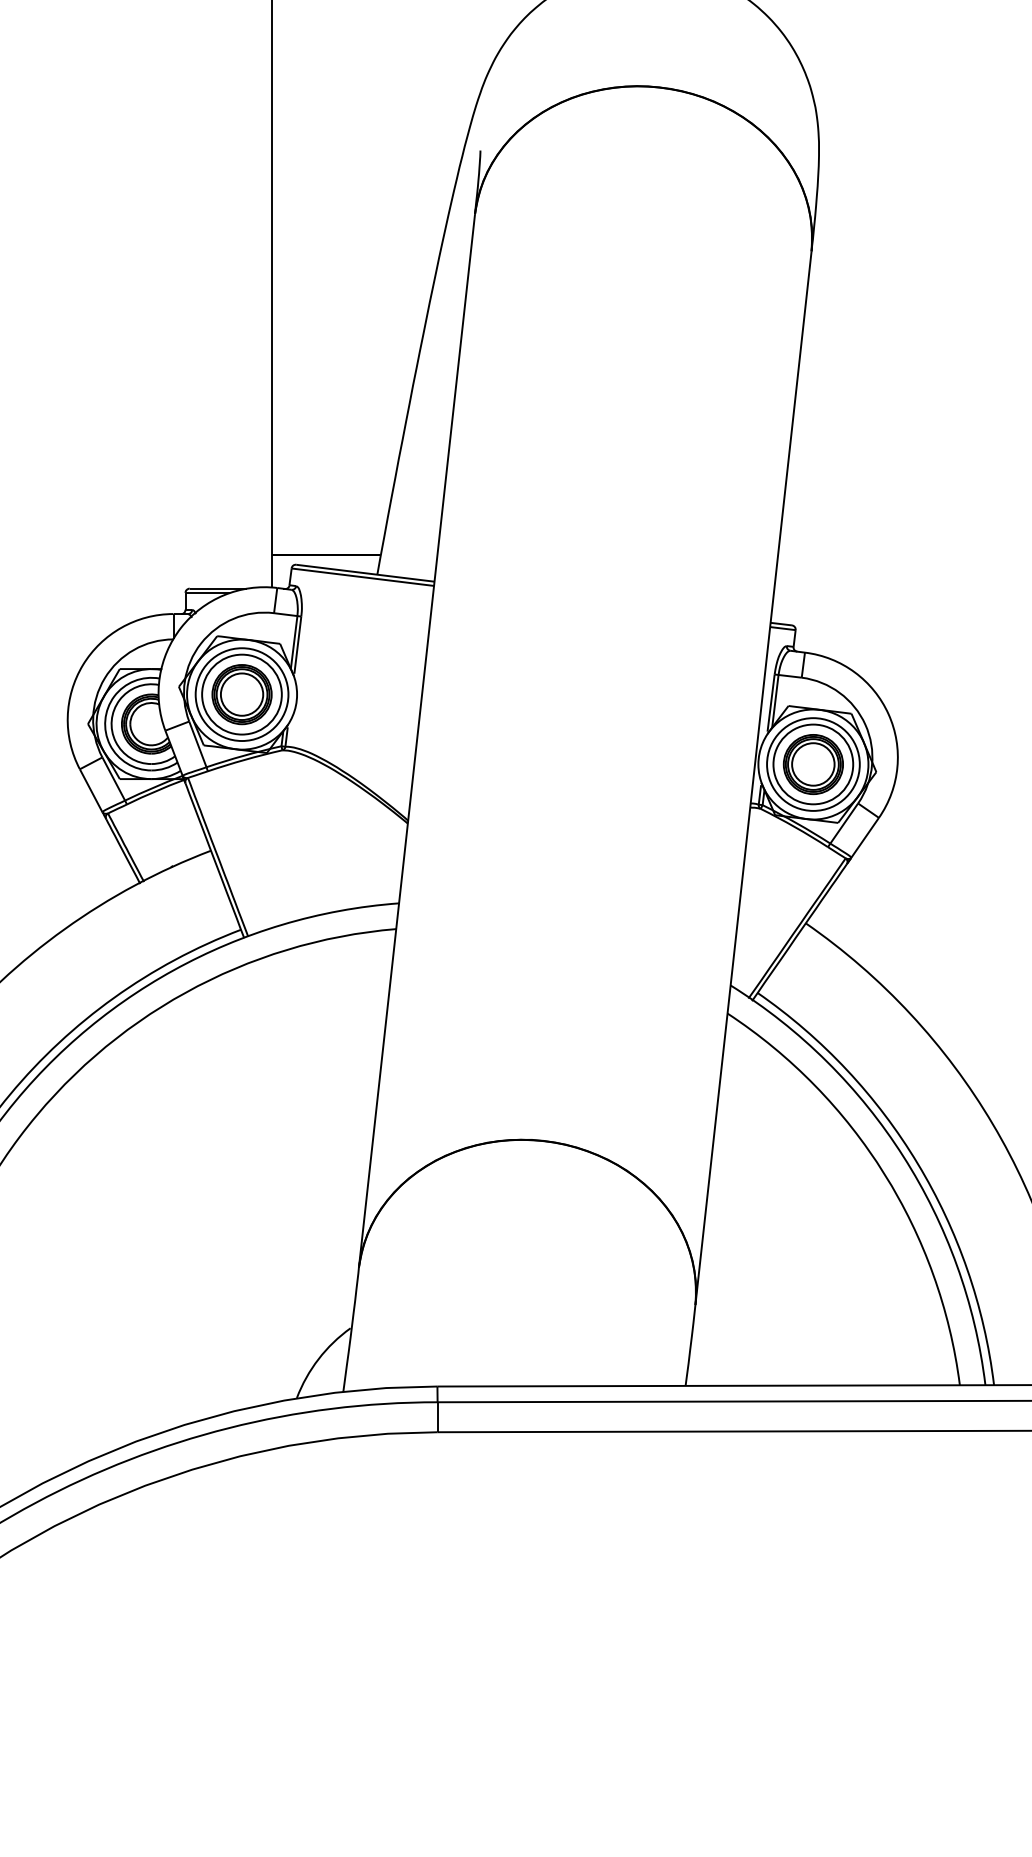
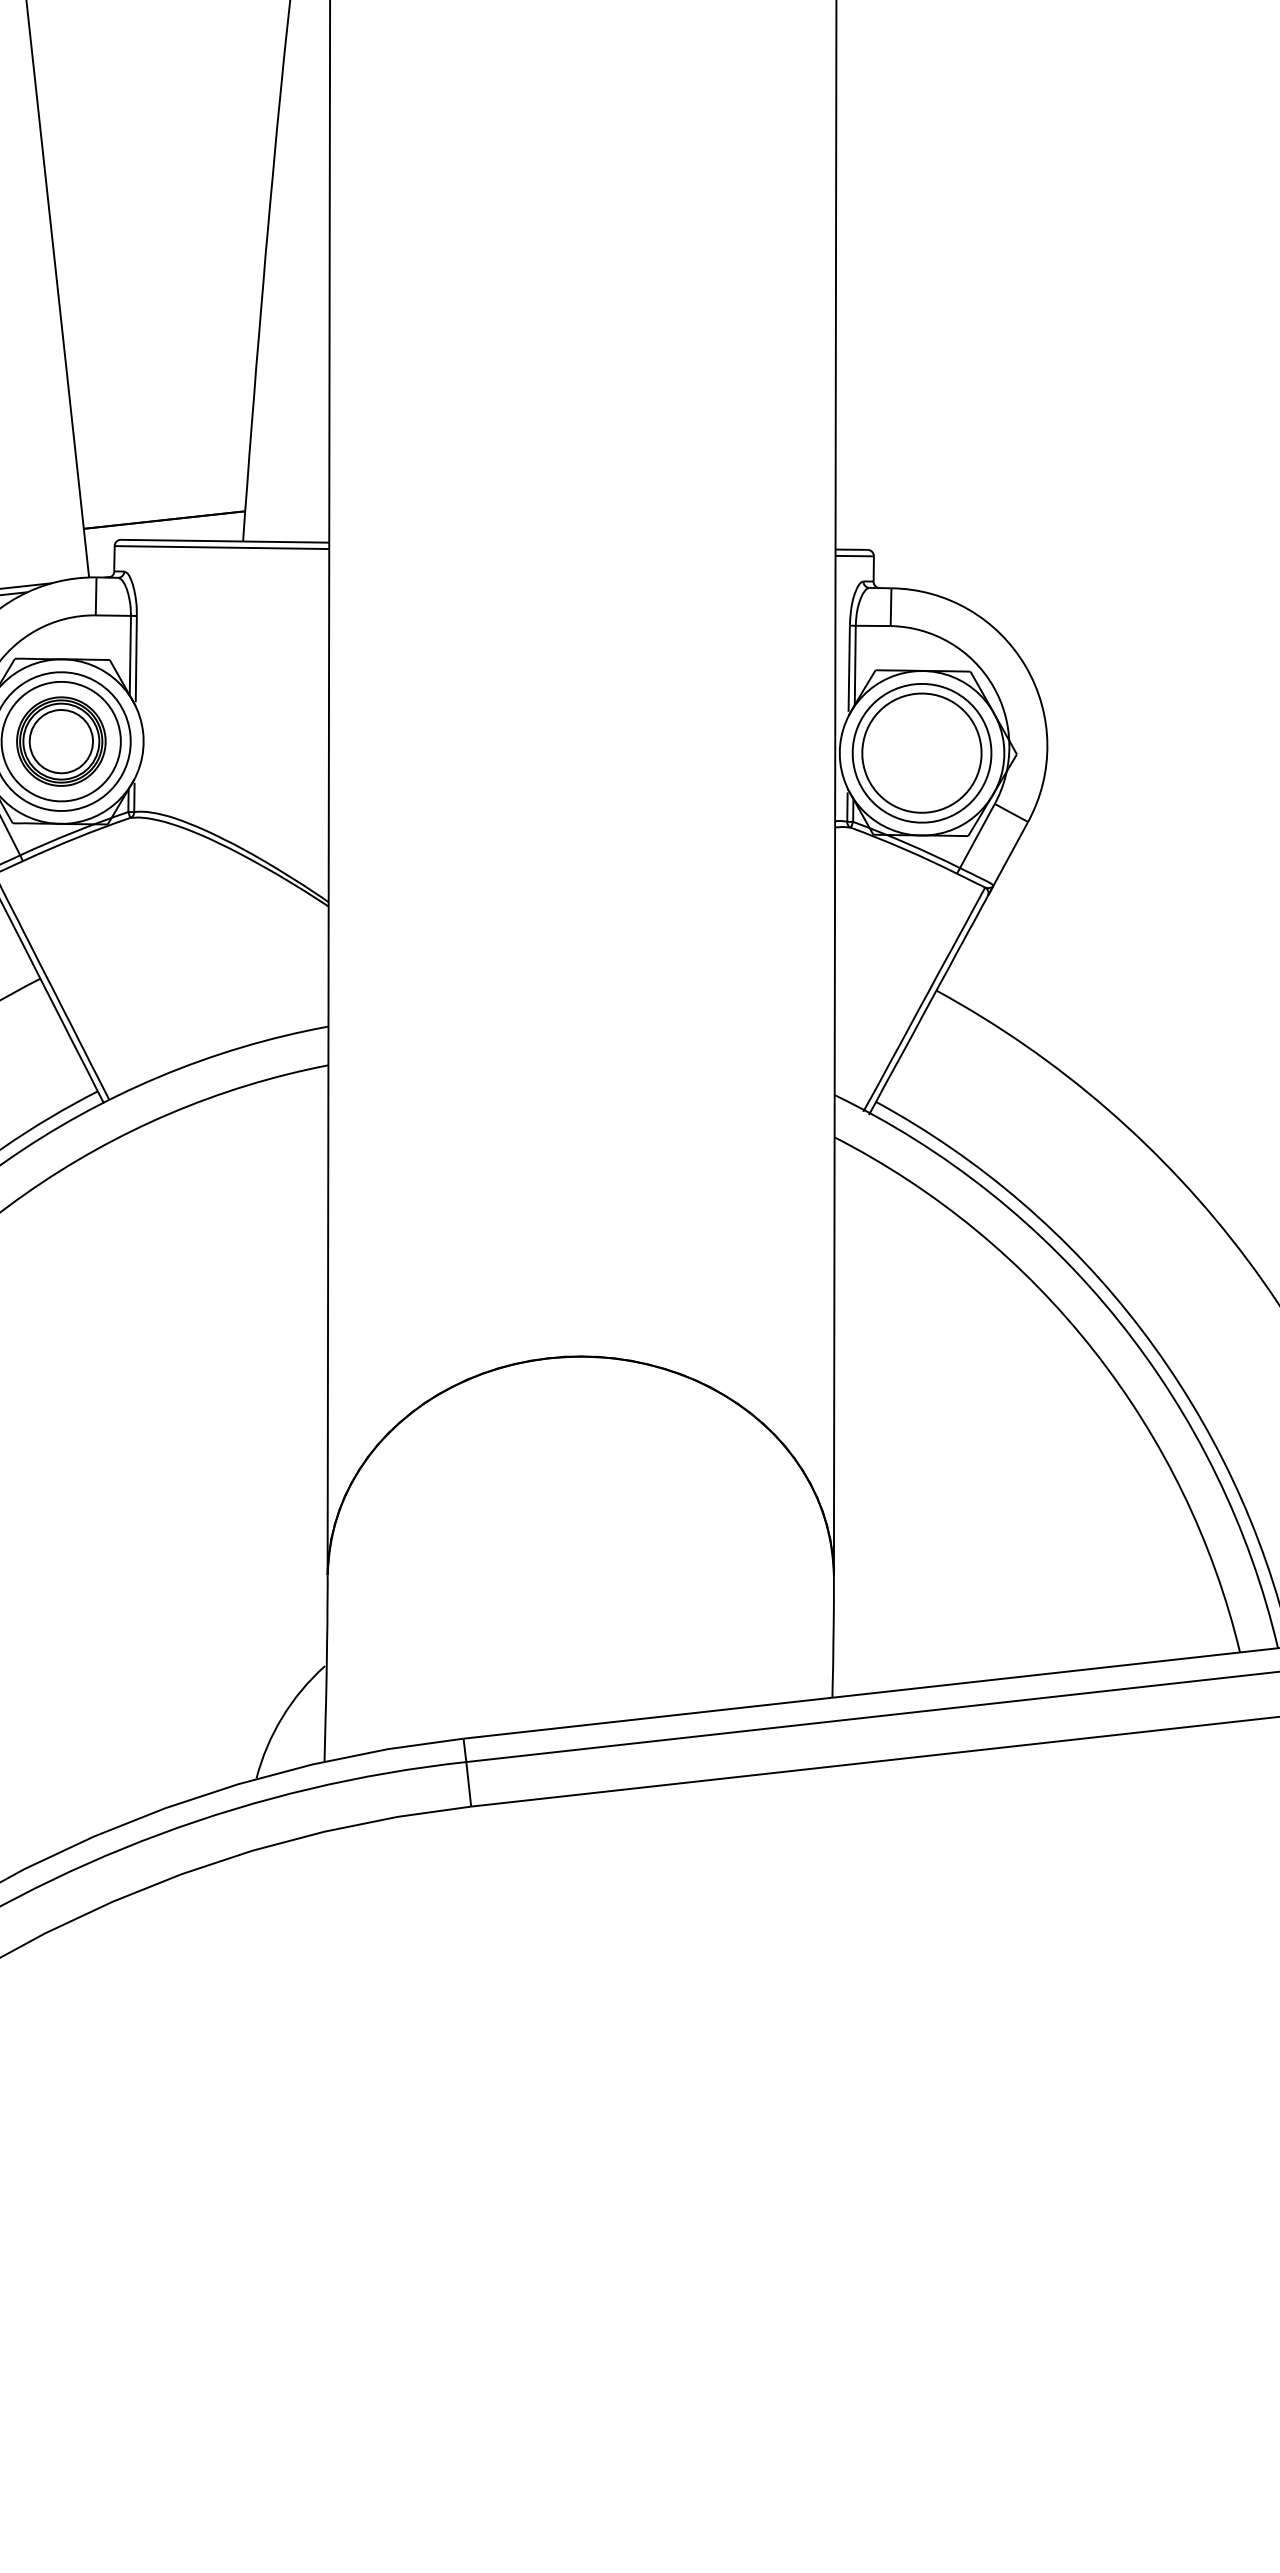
part: (812, 764) -> (920, 753), removed

